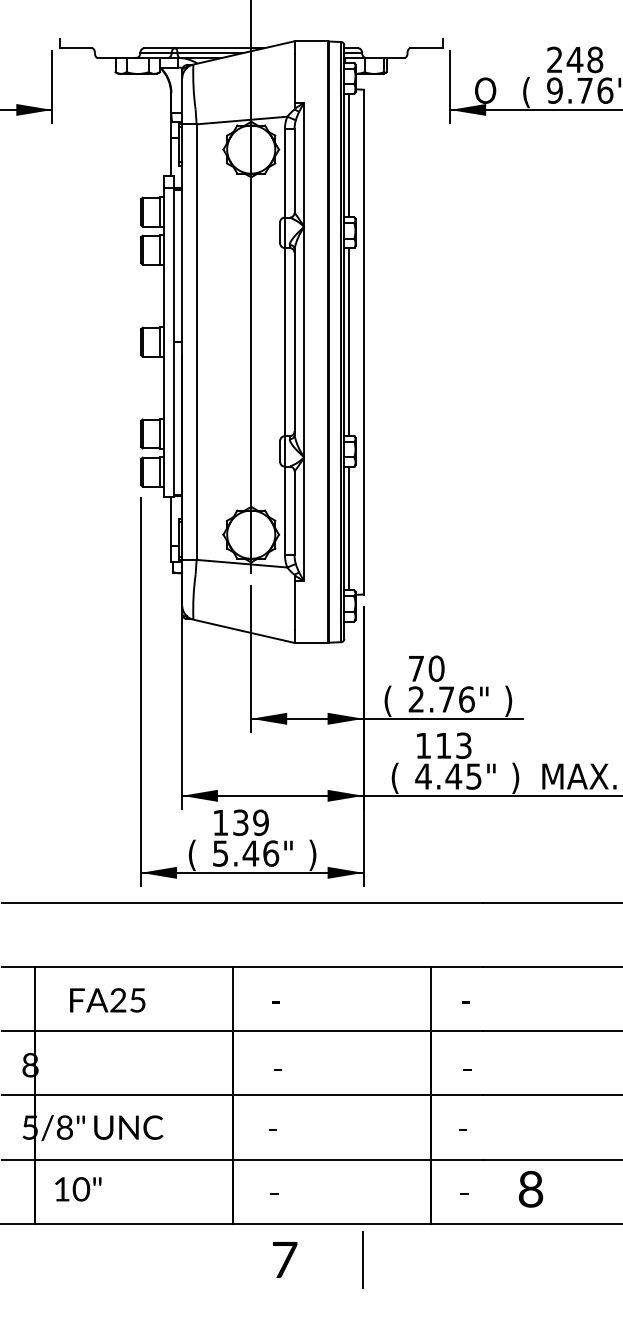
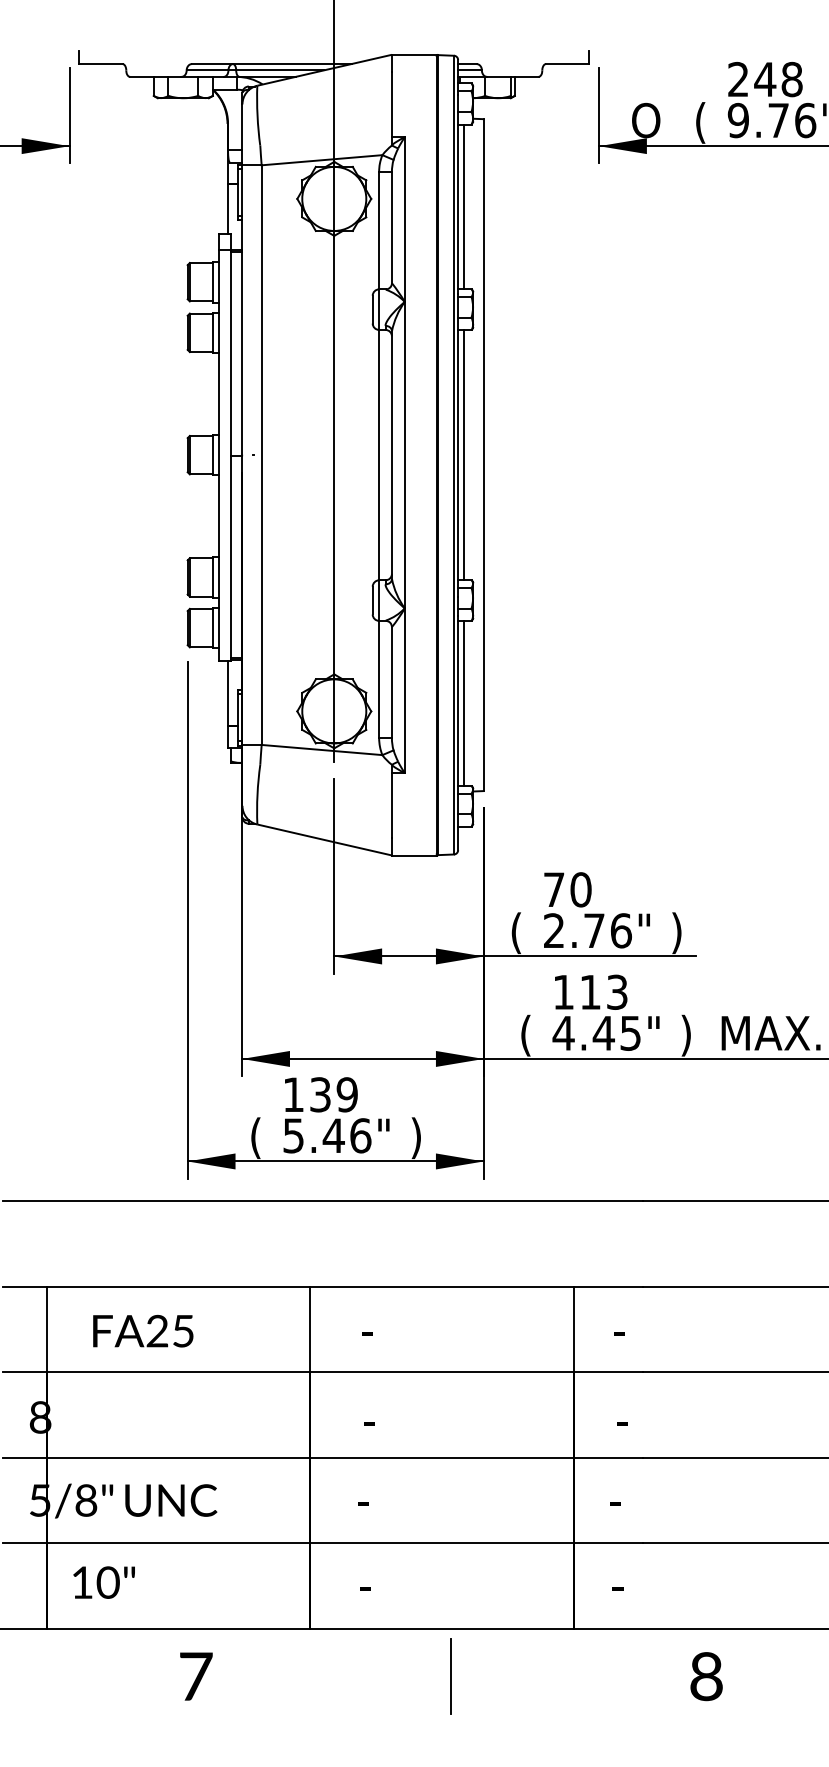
text: (530, 1189) -> (706, 1676), moved
text: (285, 1259) -> (196, 1676), moved
line: (362, 1259) -> (450, 1676), moved

